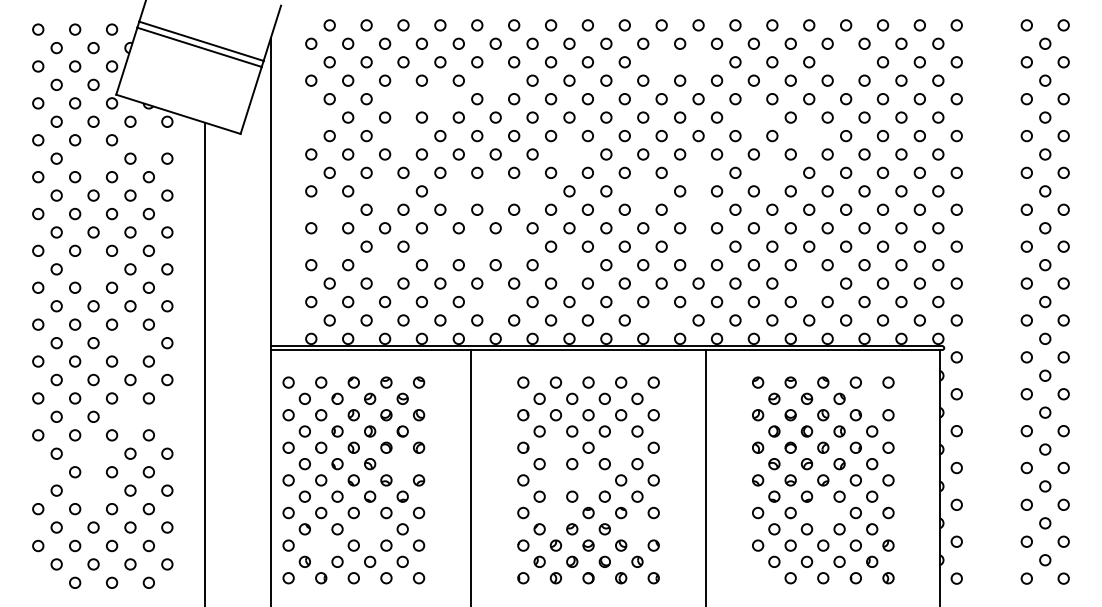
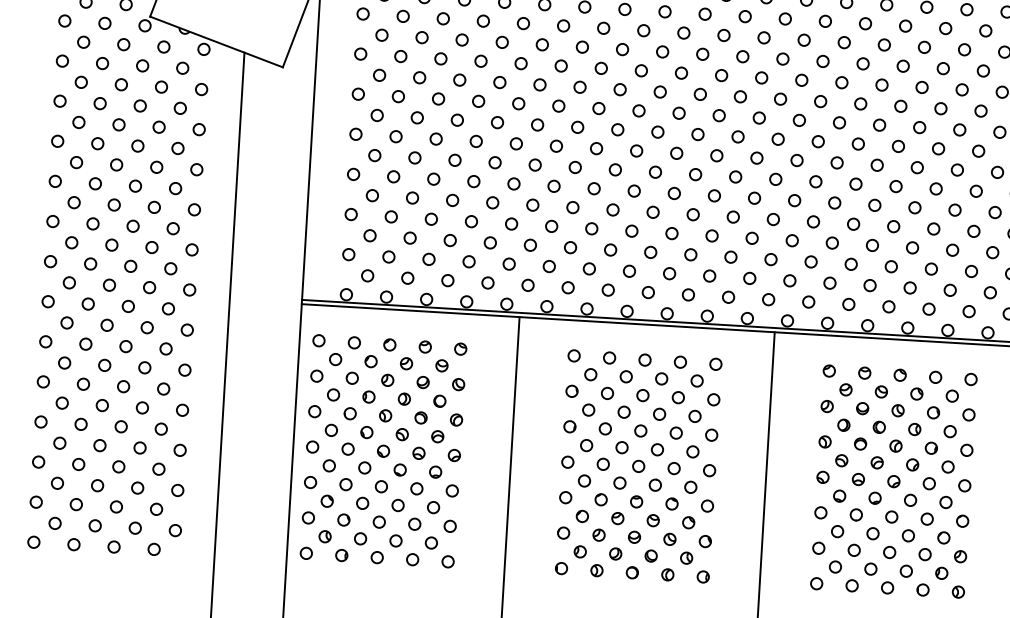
circle: (661, 62) -> (744, 16), added
circle: (698, 62) -> (785, 19), added
circle: (846, 62) -> (946, 28), added
circle: (495, 80) -> (563, 25), added
circle: (403, 99) -> (462, 40), added
circle: (440, 99) -> (502, 42), added
circle: (311, 117) -> (360, 54), added
circle: (753, 117) -> (841, 82), added
circle: (403, 136) -> (459, 80), added
circle: (809, 136) -> (901, 106), added
circle: (148, 140) -> (182, 68), added
circle: (569, 154) -> (639, 110), added
circle: (93, 158) -> (121, 84), added
circle: (698, 172) -> (778, 138), added
circle: (772, 172) -> (858, 143), added
circle: (385, 191) -> (436, 139), added
circle: (458, 191) -> (515, 143), added
circle: (495, 191) -> (556, 146), added
circle: (532, 191) -> (596, 148), added
circle: (643, 191) -> (717, 155), added
circle: (329, 209) -> (374, 155), added
circle: (698, 209) -> (775, 179), added
circle: (329, 246) -> (372, 195), added
circle: (440, 246) -> (492, 202), added
circle: (477, 246) -> (533, 204), added
circle: (514, 246) -> (573, 207), added
circle: (698, 246) -> (773, 219), added
circle: (385, 265) -> (431, 219), added
circle: (569, 265) -> (631, 231), added
circle: (93, 269) -> (114, 205), added
circle: (809, 283) -> (891, 266), added
circle: (495, 301) -> (549, 265), added
circle: (661, 320) -> (728, 297), added
circle: (130, 343) -> (149, 288), added
circle: (872, 398) -> (952, 395), added
circle: (130, 416) -> (144, 367), added
circle: (167, 416) -> (185, 369), added
circle: (555, 447) -> (604, 428), added
circle: (621, 447) -> (676, 432), added
circle: (93, 453) -> (102, 405), added
part: (402, 464) -> (437, 437), added
circle: (38, 472) -> (41, 422), added
circle: (555, 480) -> (602, 464), added
circle: (588, 480) -> (638, 466), added
circle: (93, 490) -> (99, 445), added
part: (555, 512) -> (600, 499), added
circle: (823, 512) -> (892, 516), added
circle: (370, 529) -> (398, 505), added
part: (637, 529) -> (688, 522), added
part: (321, 545) -> (344, 519), added
circle: (758, 578) -> (817, 584), added
circle: (38, 582) -> (34, 541), added

